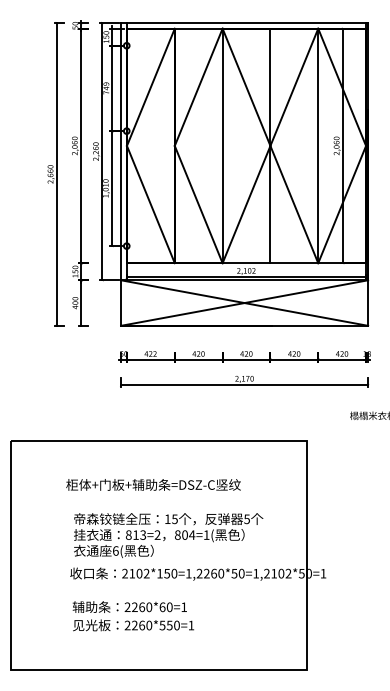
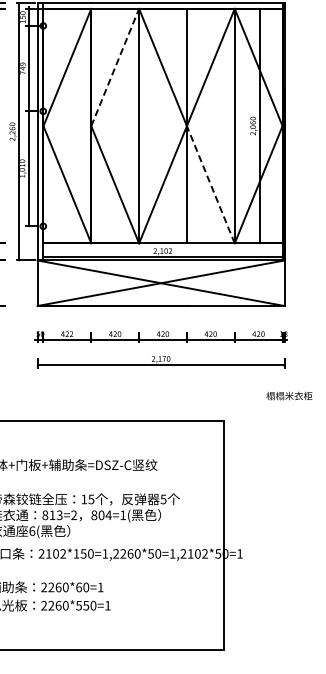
line: (198, 86) -> (115, 66), solid -> dashed
line: (294, 204) -> (211, 184), solid -> dashed

